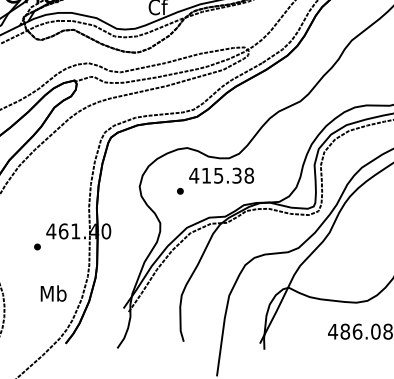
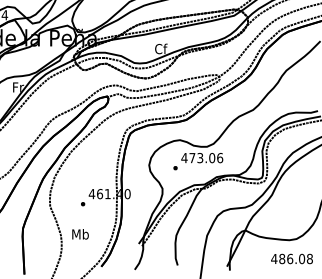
text: (228, 176) -> (206, 158), 415.38 -> 473.06
text: (53, 293) -> (80, 234), moved

